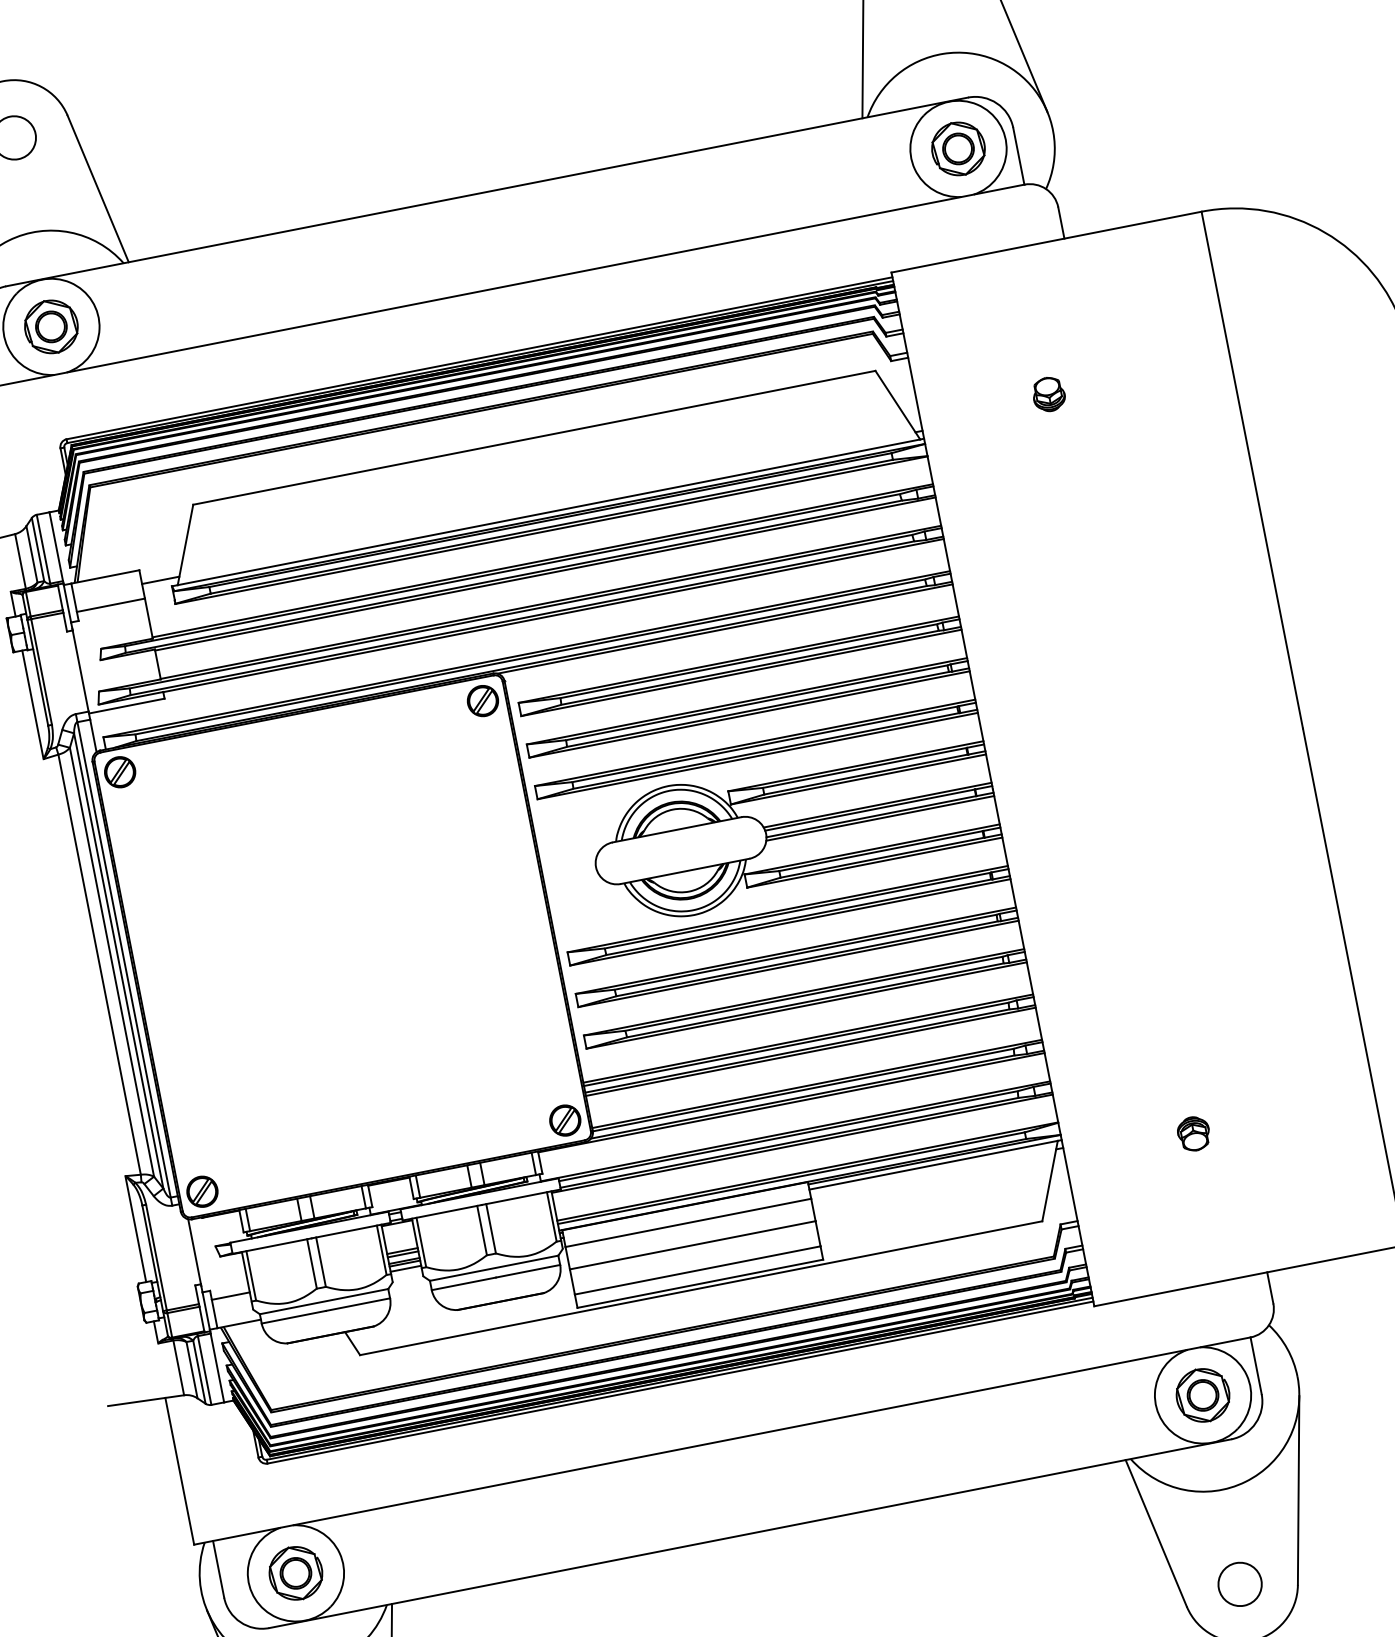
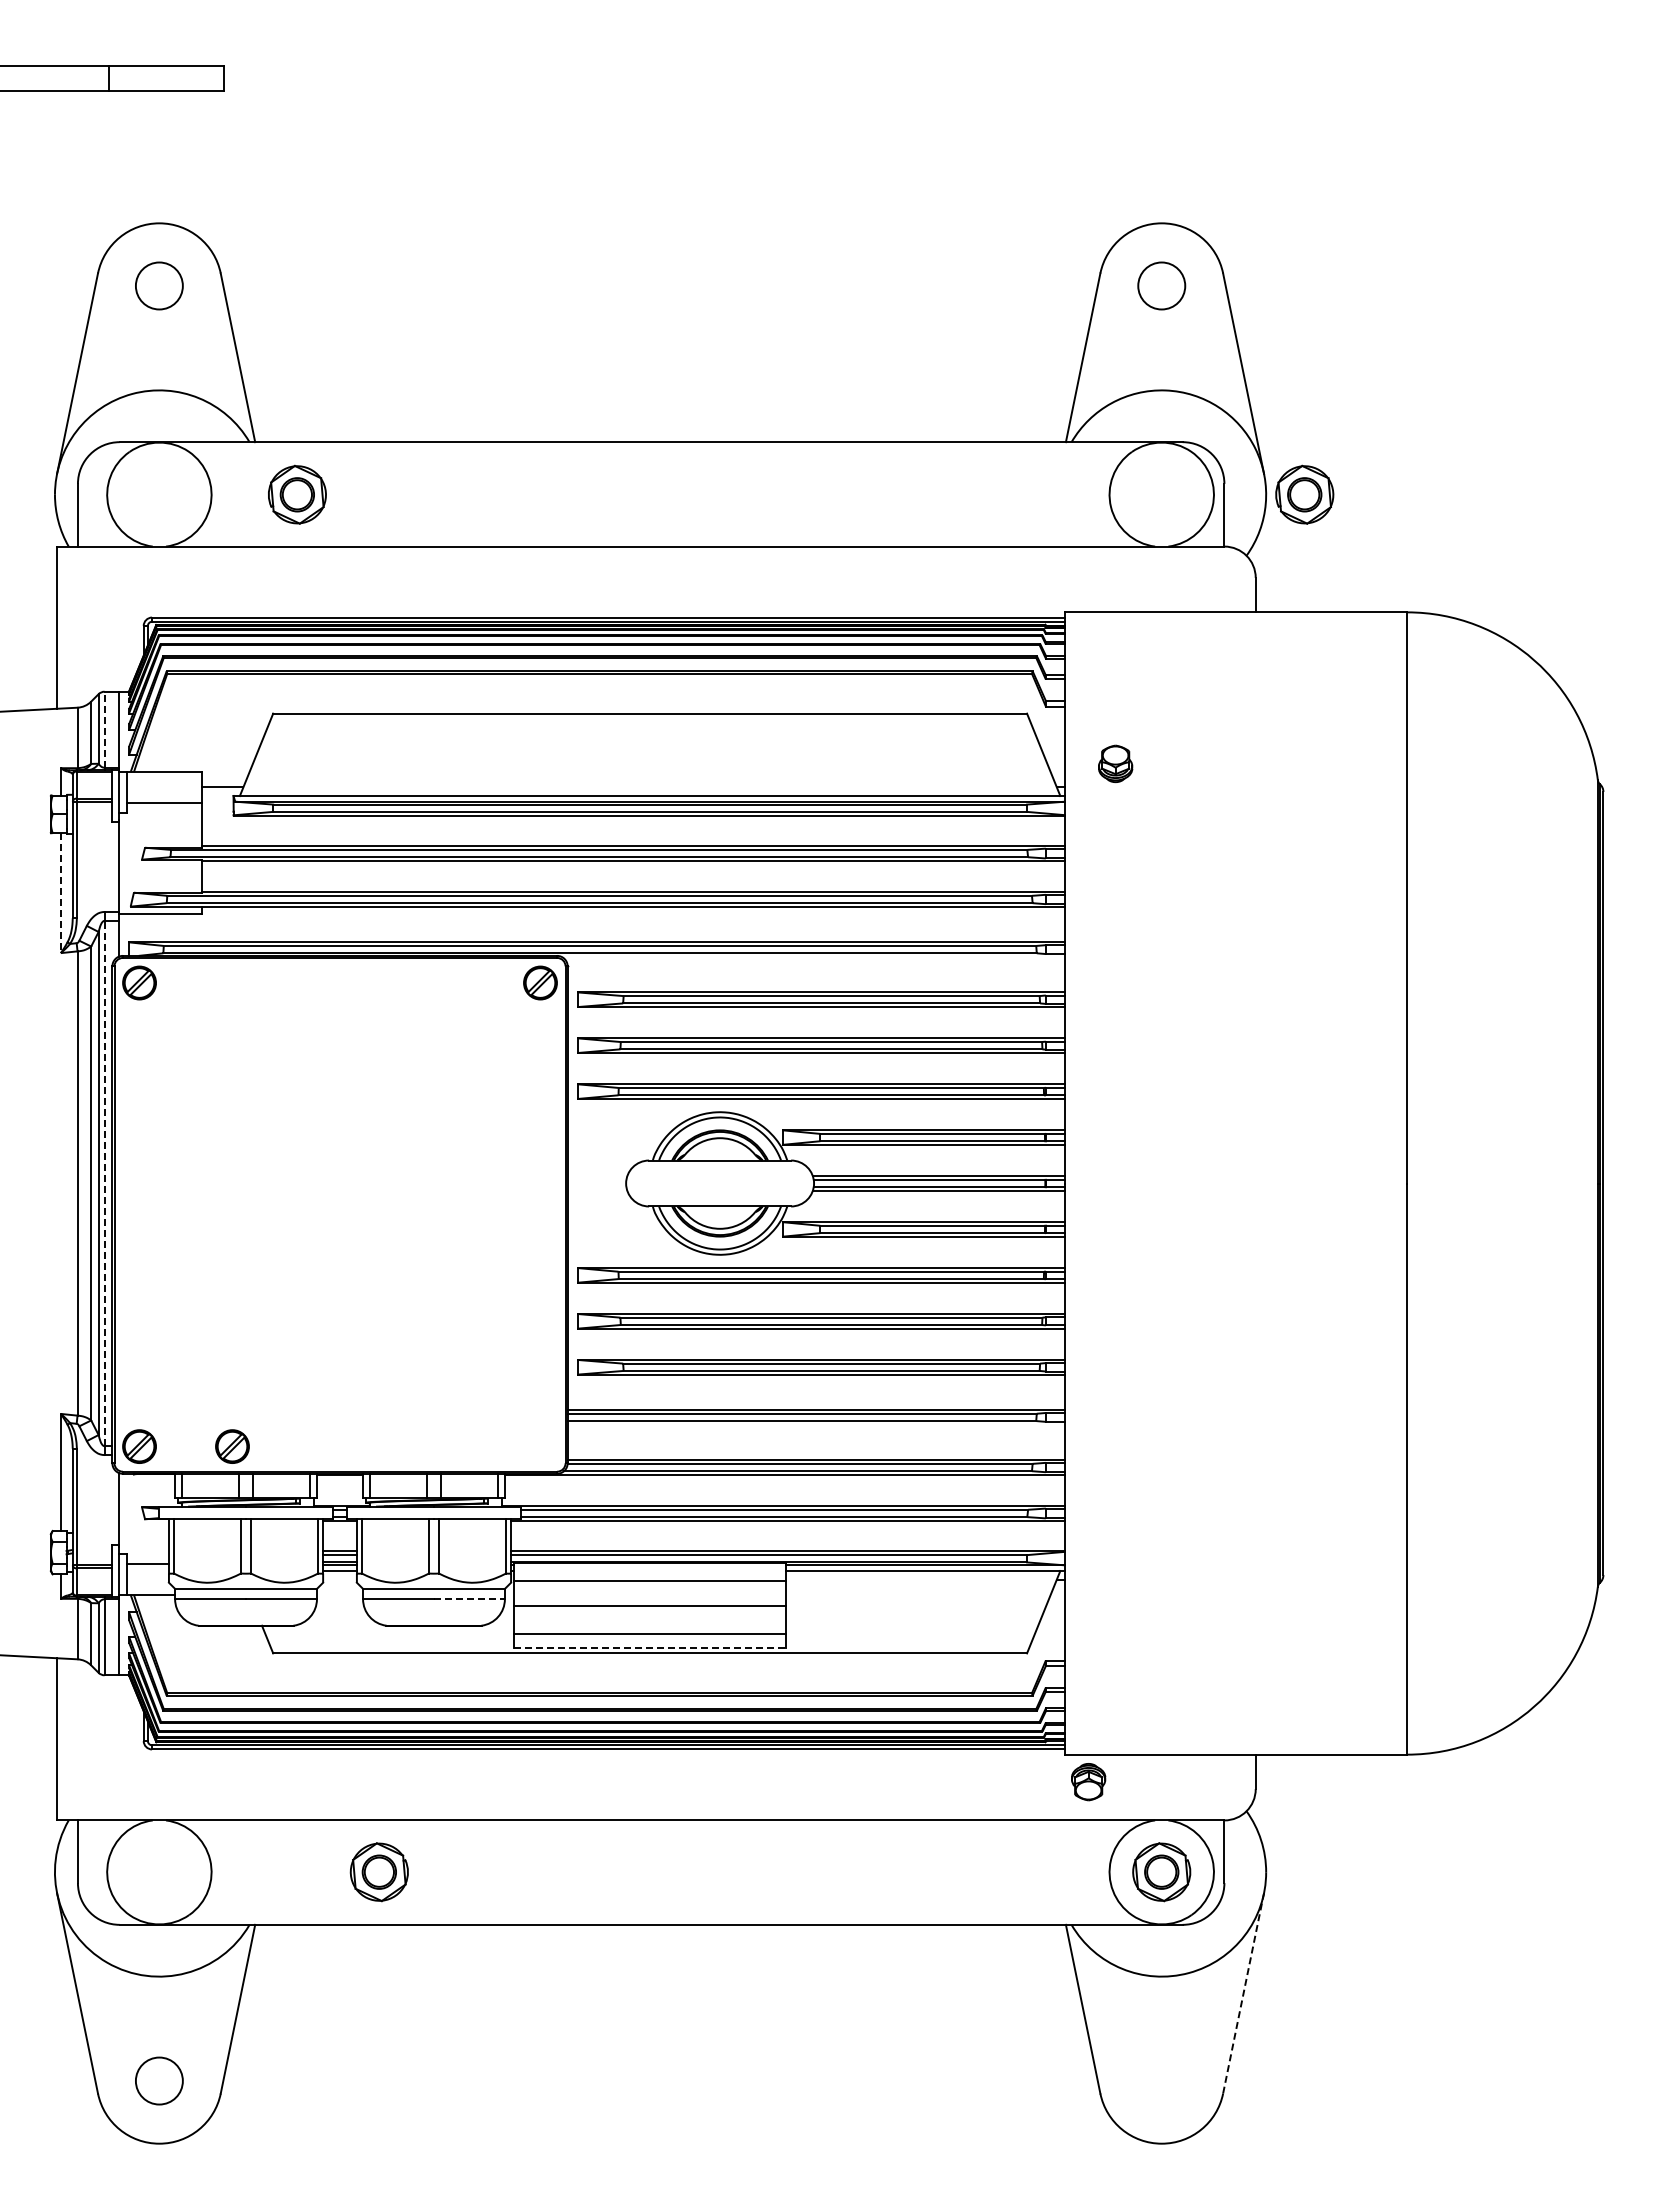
part: (958, 148) -> (1304, 494), moved
part: (51, 326) -> (297, 494), moved
part: (1048, 394) -> (1115, 763), moved
line: (43, 549) -> (104, 729), solid -> dashed
line: (724, 628) -> (812, 956), removed
line: (32, 705) -> (60, 893), solid -> dashed
line: (124, 959) -> (104, 1183), solid -> dashed
line: (810, 1051) -> (815, 1424), removed
part: (565, 1120) -> (232, 1446), moved
part: (1193, 1134) -> (1088, 1782), moved
line: (528, 1271) -> (469, 1599), solid -> dashed
line: (700, 1283) -> (650, 1648), solid -> dashed
line: (1298, 1489) -> (1243, 1992), solid -> dashed
part: (295, 1573) -> (378, 1872), moved
circle: (1239, 1583) -> (1161, 2080), removed

